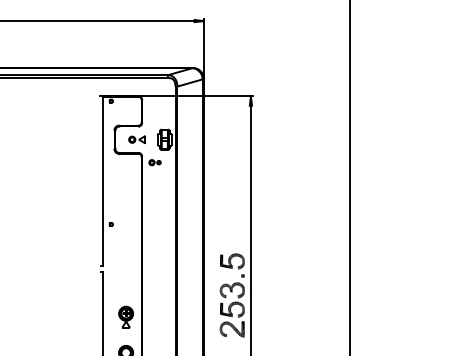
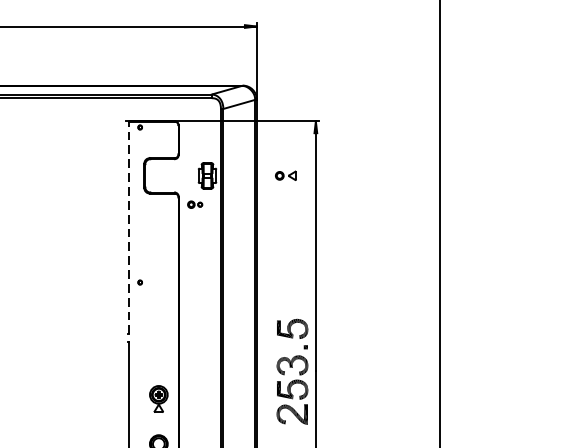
part: (136, 139) -> (285, 175), moved
line: (102, 181) -> (129, 228), solid -> dashed

